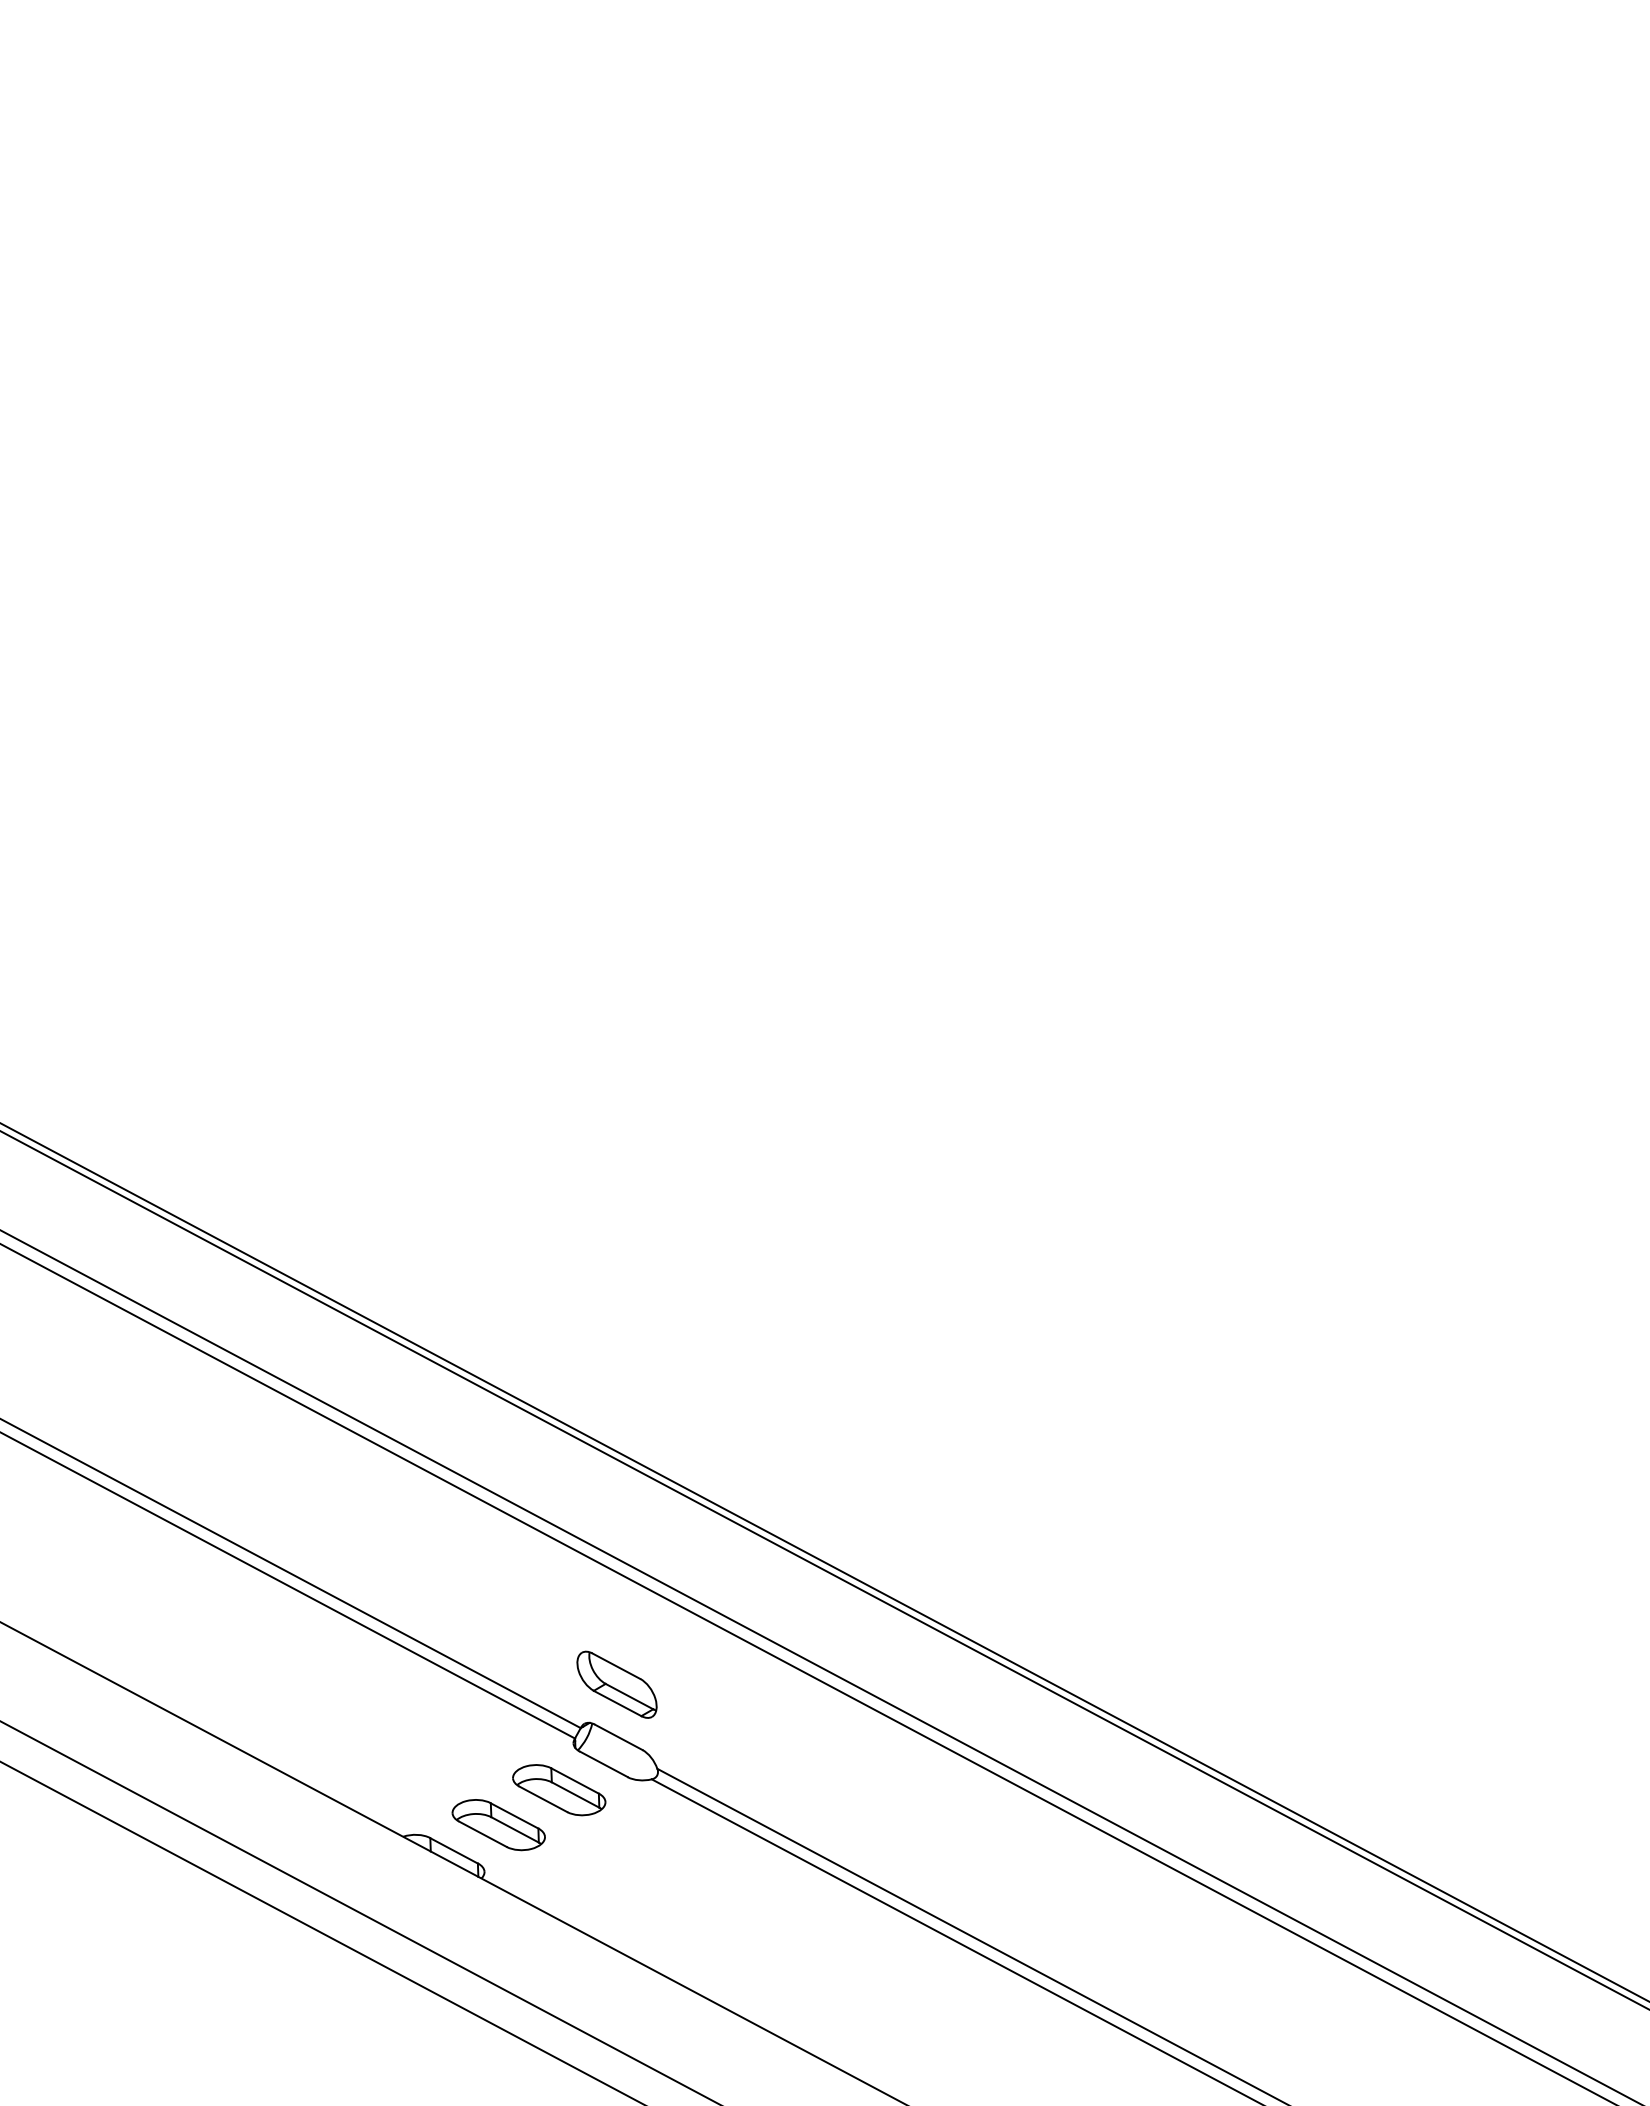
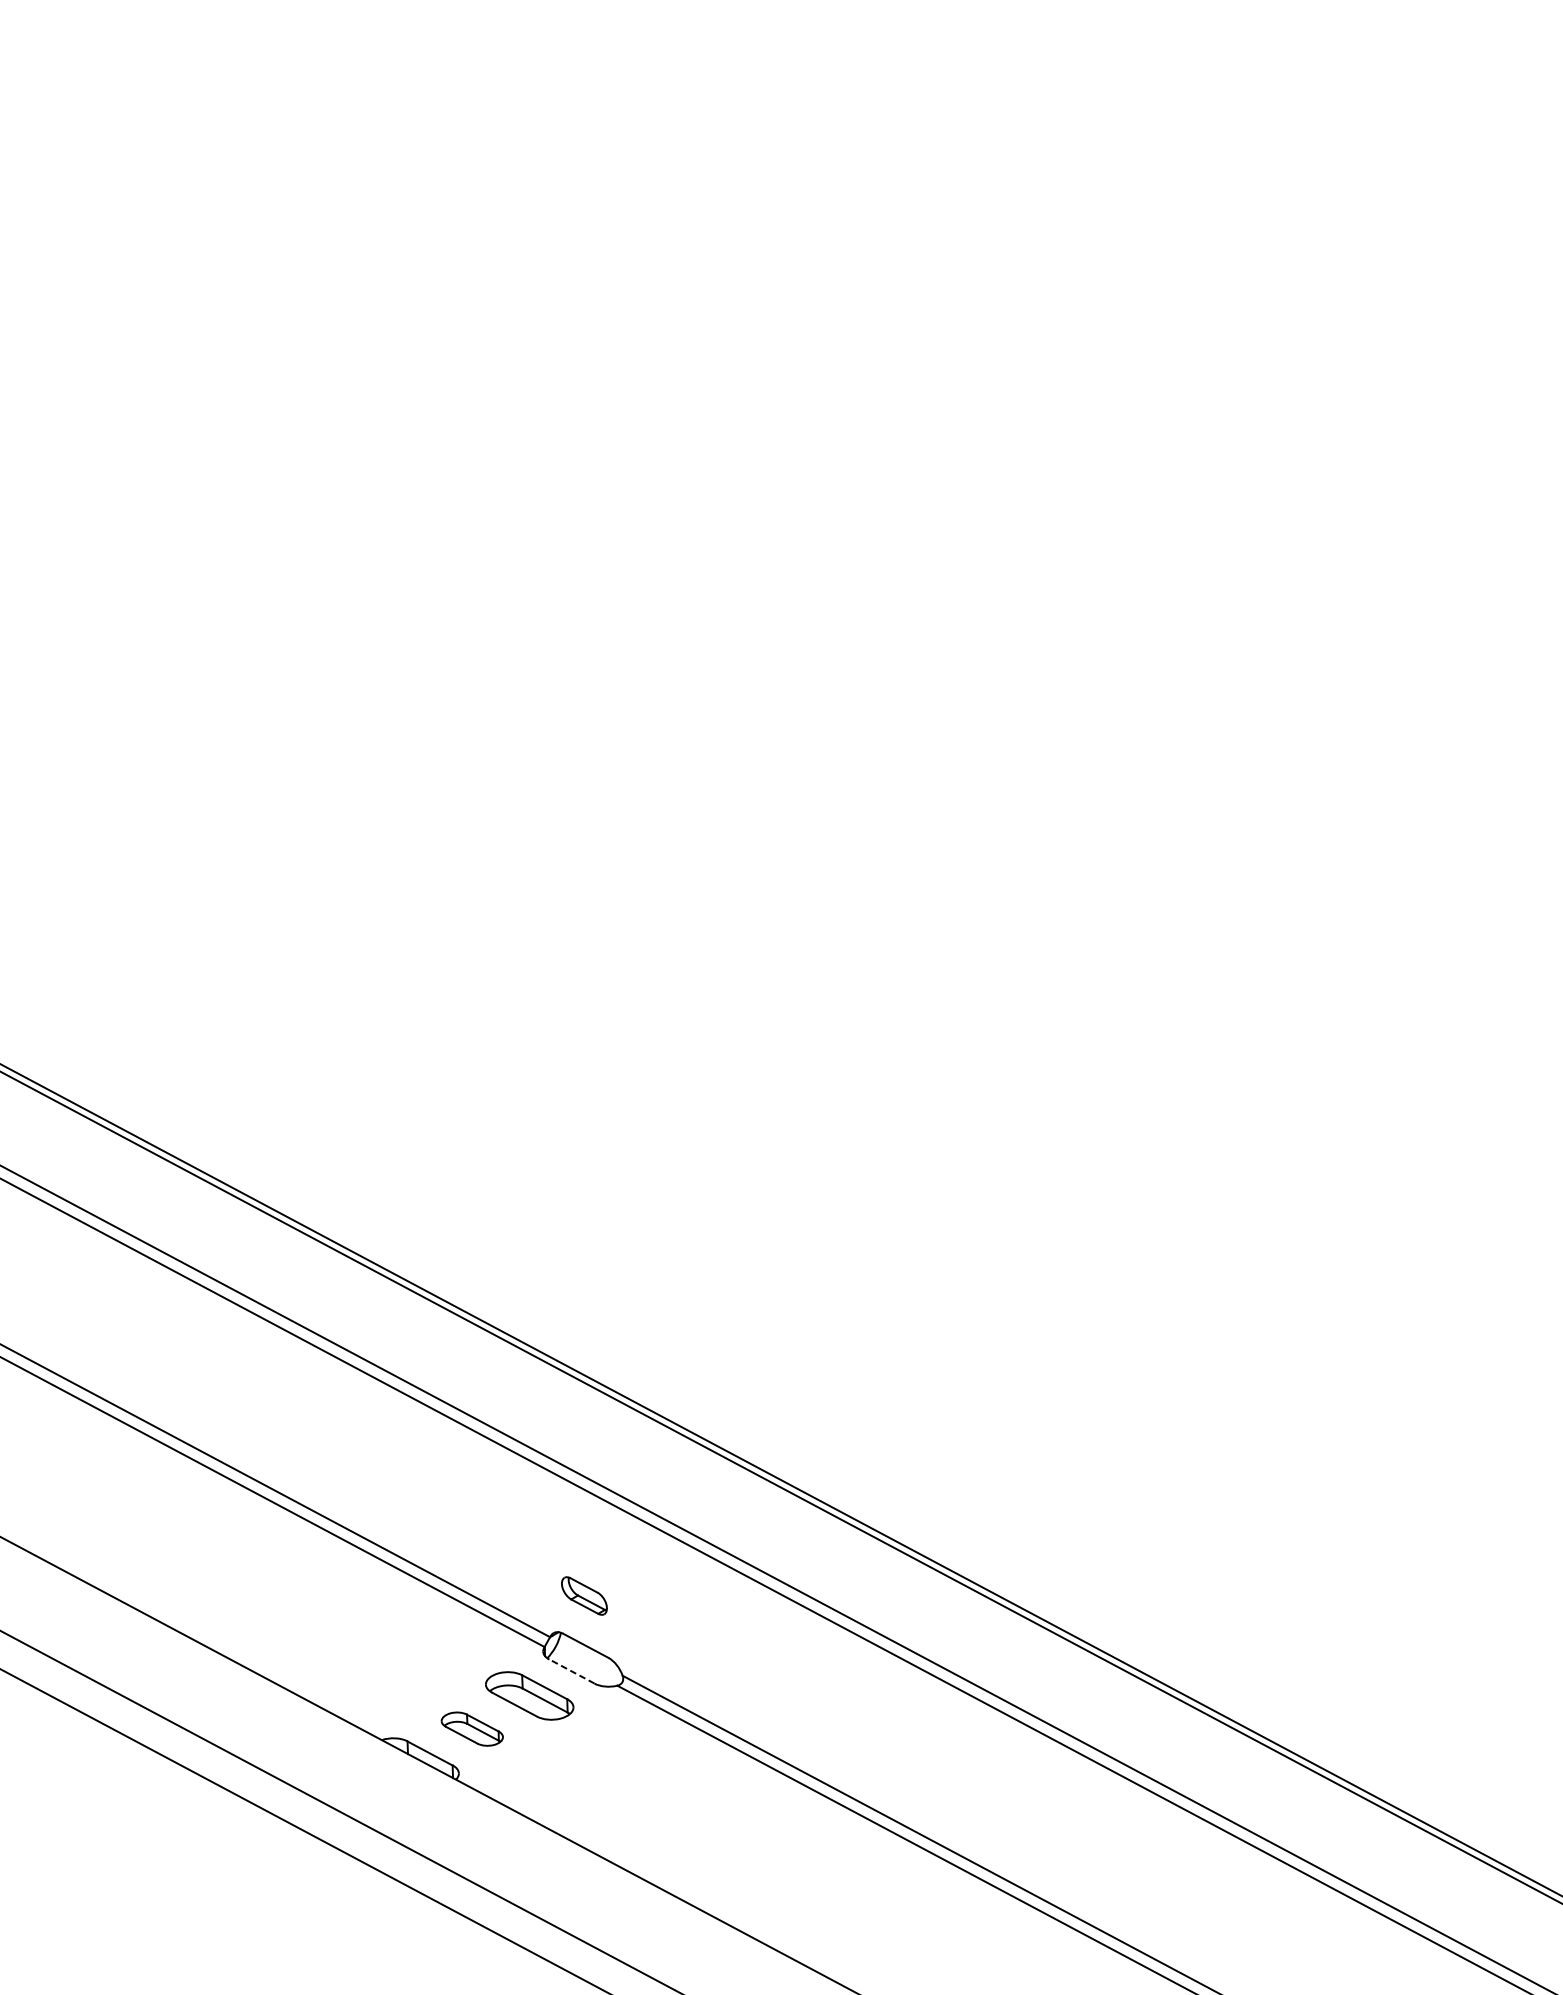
part: (616, 1684) -> (583, 1595), size x0.6
line: (603, 1764) -> (571, 1671), solid -> dashed
part: (498, 1825) -> (472, 1729), size x0.7

